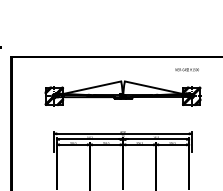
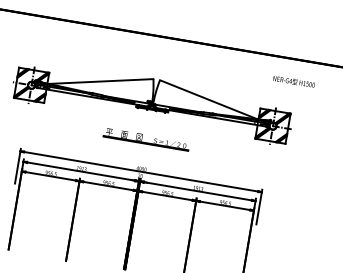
text: (186, 69) -> (292, 81), moved
part: (122, 115) -> (145, 139), added

